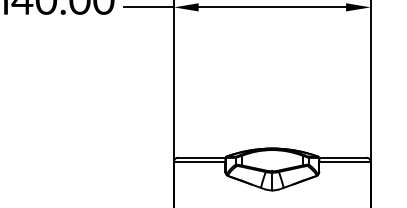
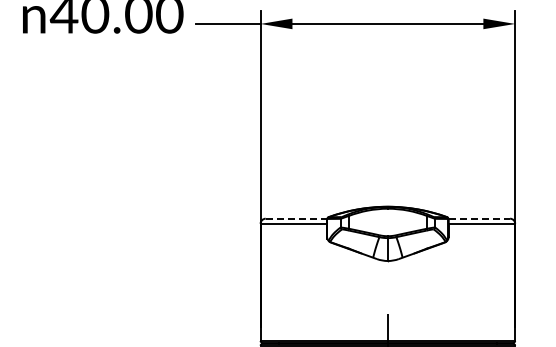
line: (201, 157) -> (296, 218), solid -> dashed
line: (343, 157) -> (479, 218), solid -> dashed

